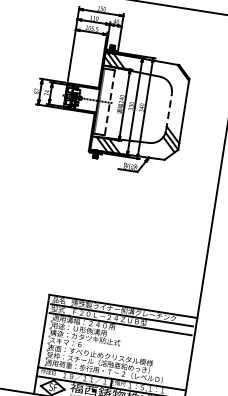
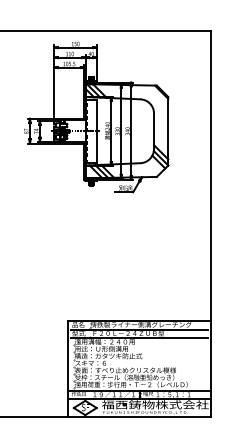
line: (110, 103) -> (97, 131), dashed -> solid
line: (169, 112) -> (154, 131), dashed -> solid

